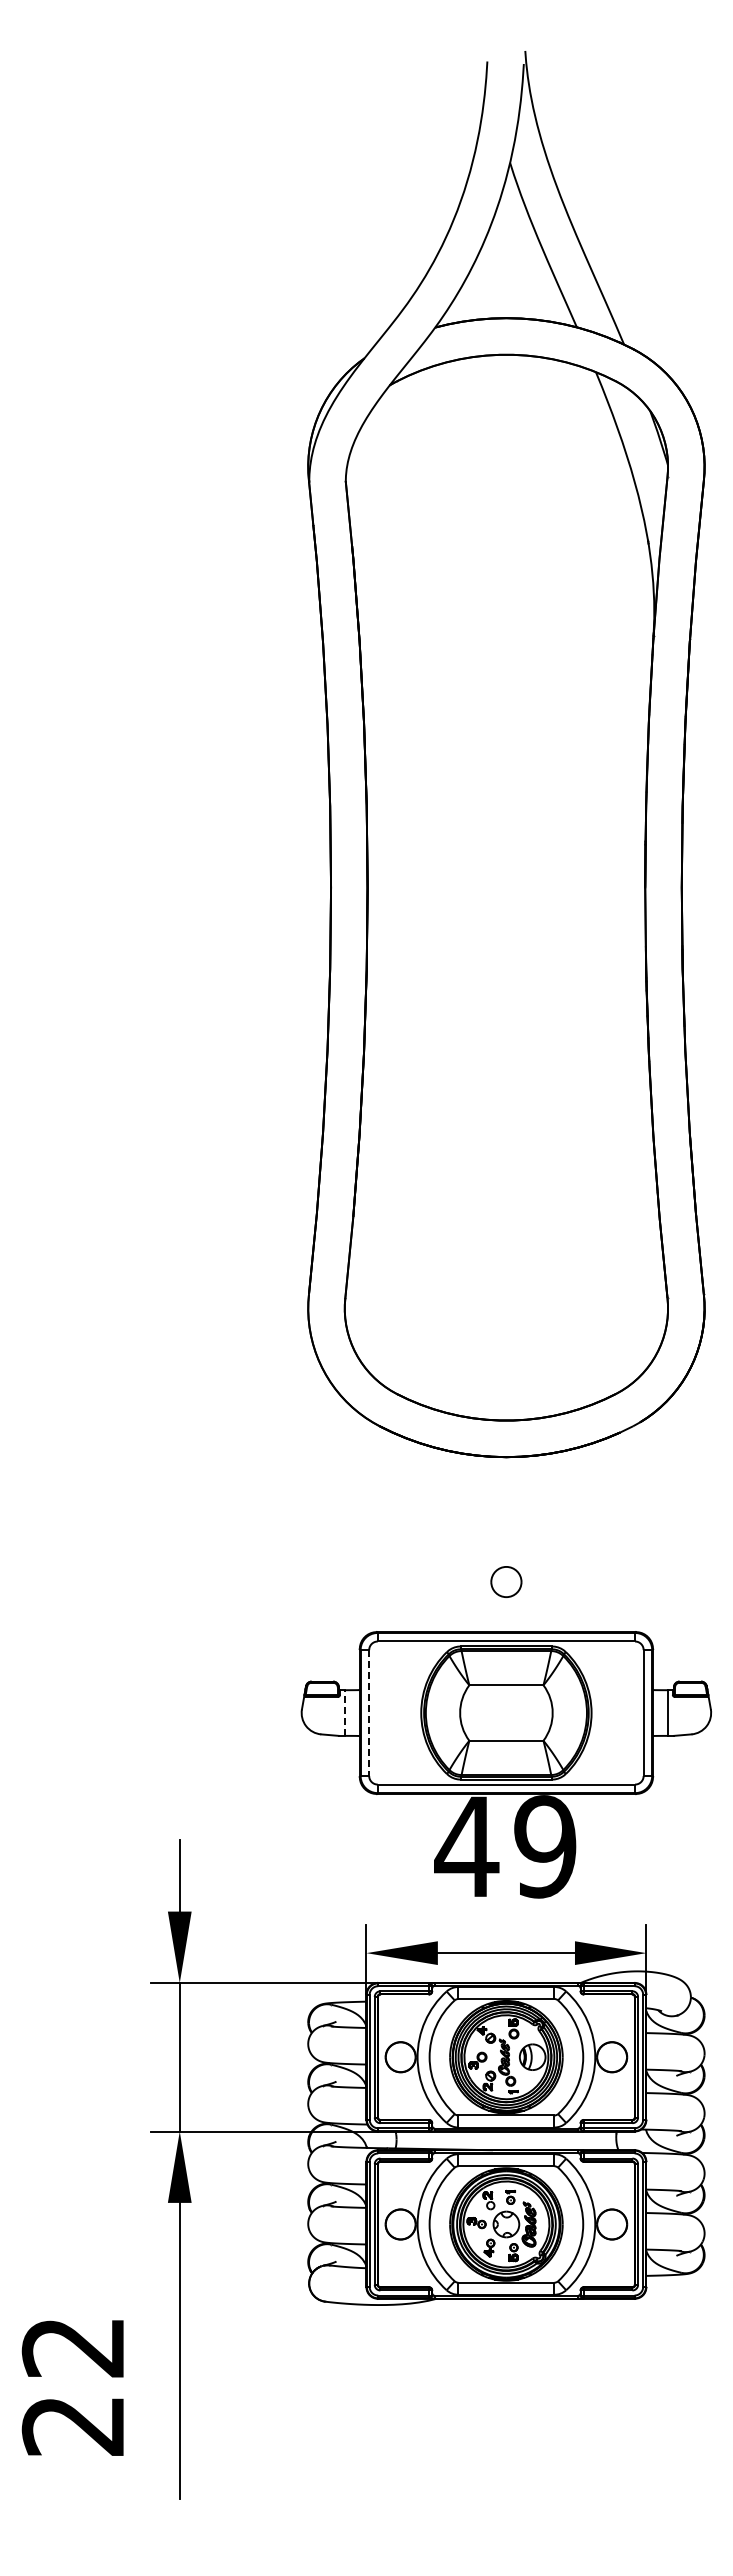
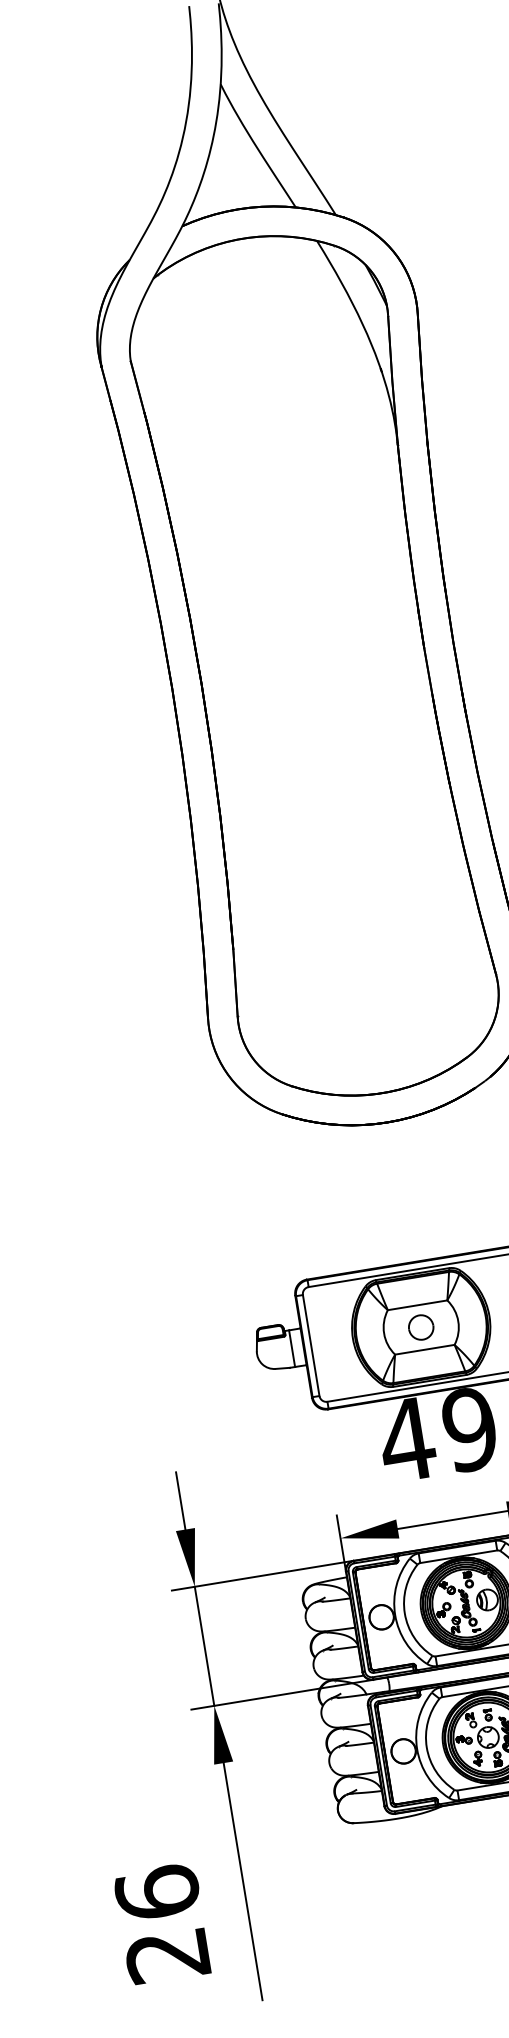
part: (506, 1581) -> (421, 1327), moved
line: (345, 1713) -> (292, 1349), dashed -> solid
line: (369, 1713) -> (311, 1345), dashed -> solid
text: (73, 2346) -> (157, 1892), 22 -> 26

